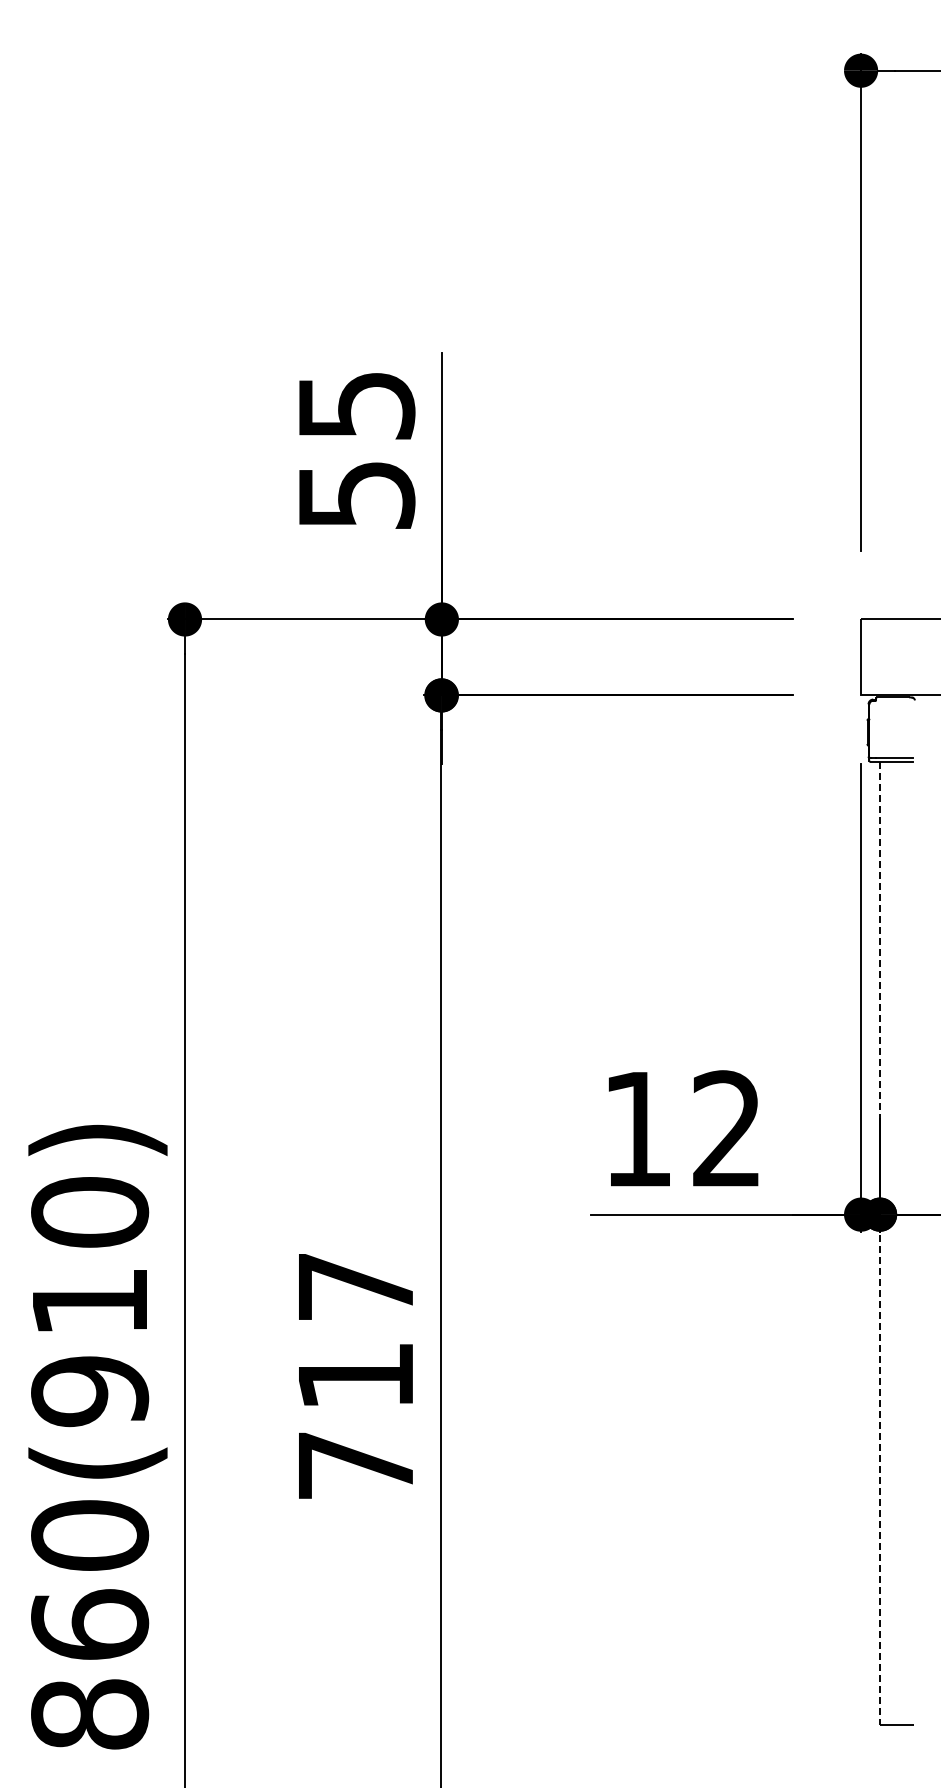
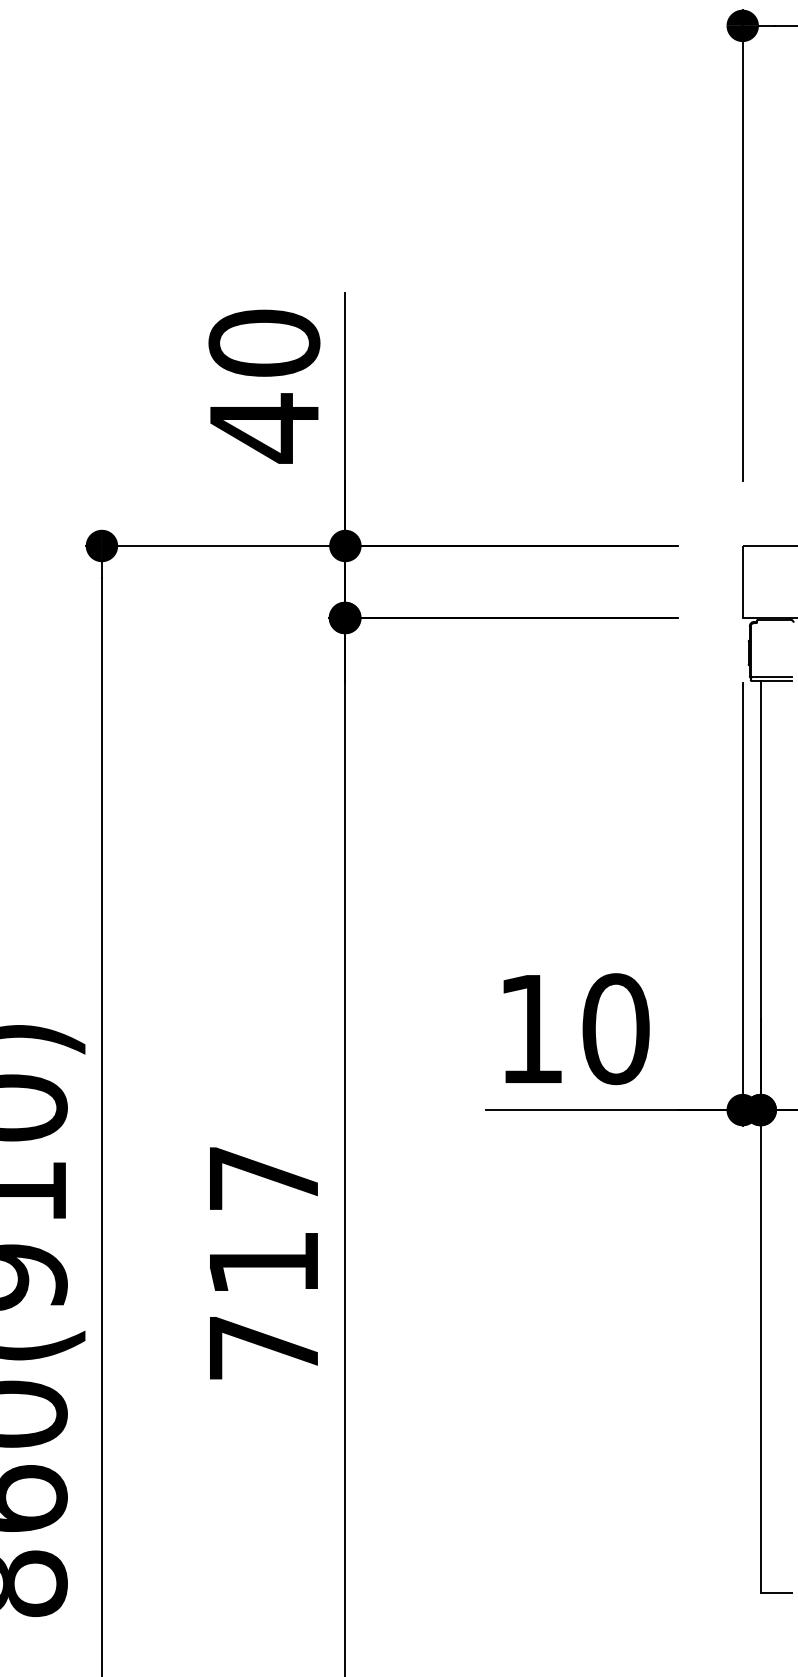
text: (356, 451) -> (264, 386), 55 -> 40
text: (727, 1129) -> (616, 1029), 12 -> 10
line: (880, 1243) -> (761, 1137), dashed -> solid

